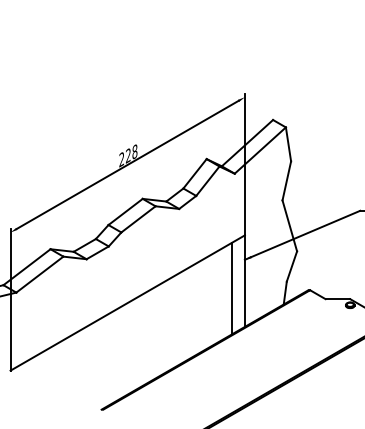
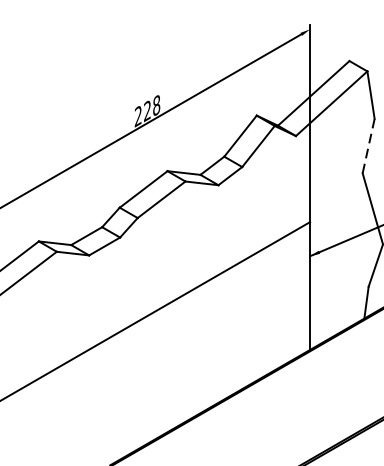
line: (286, 180) -> (368, 145), solid -> dashed
line: (232, 288) -> (292, 296), removed

